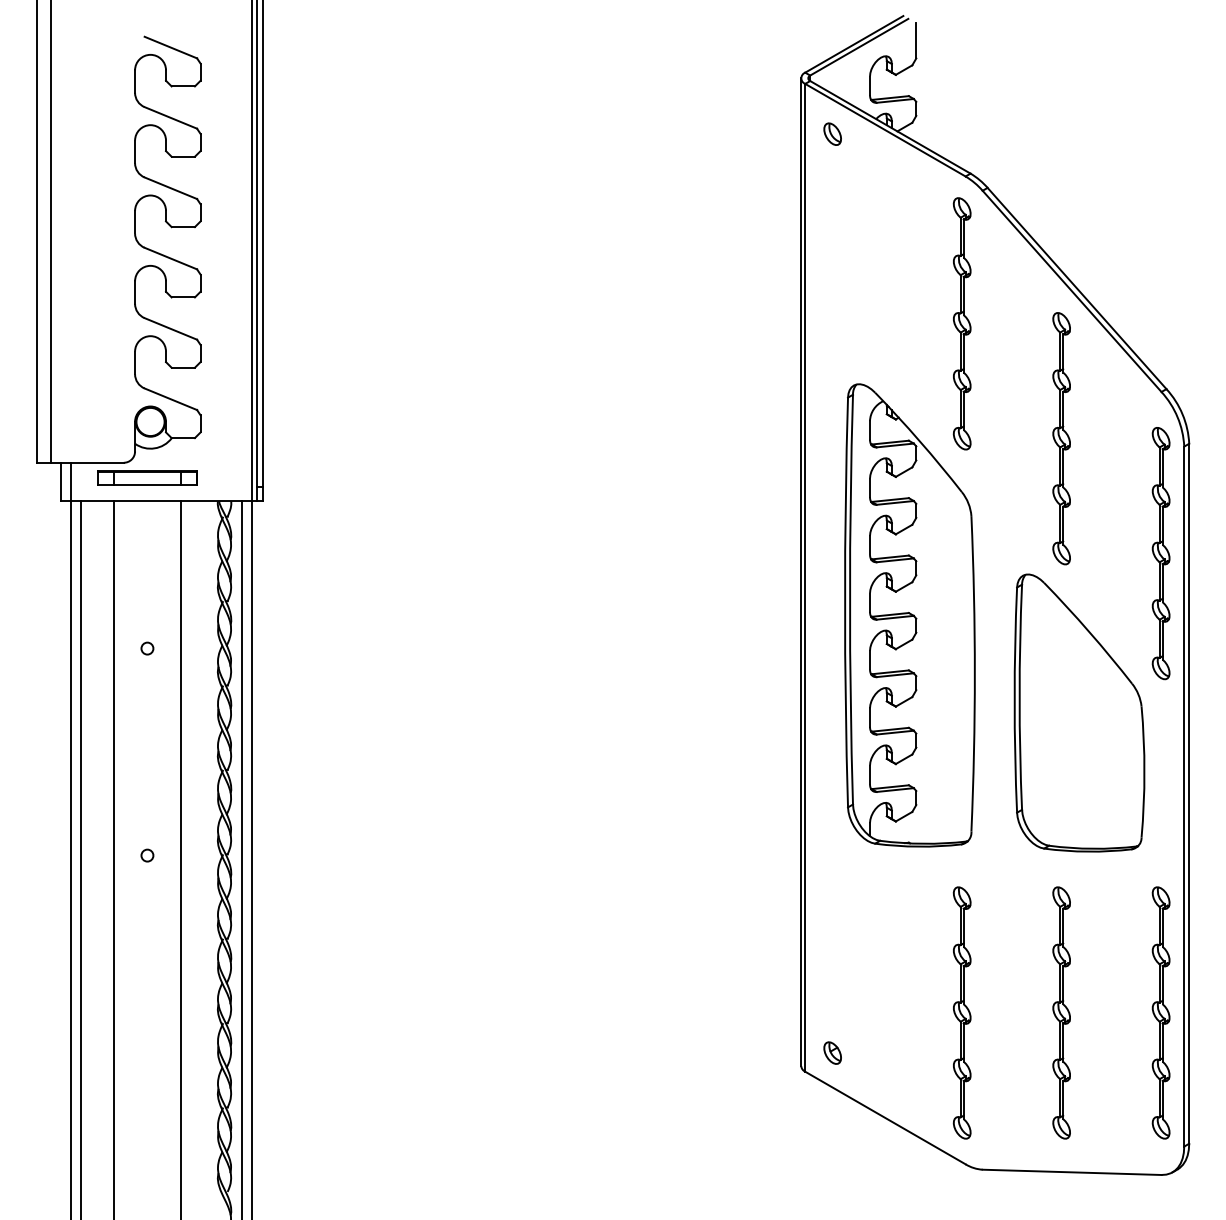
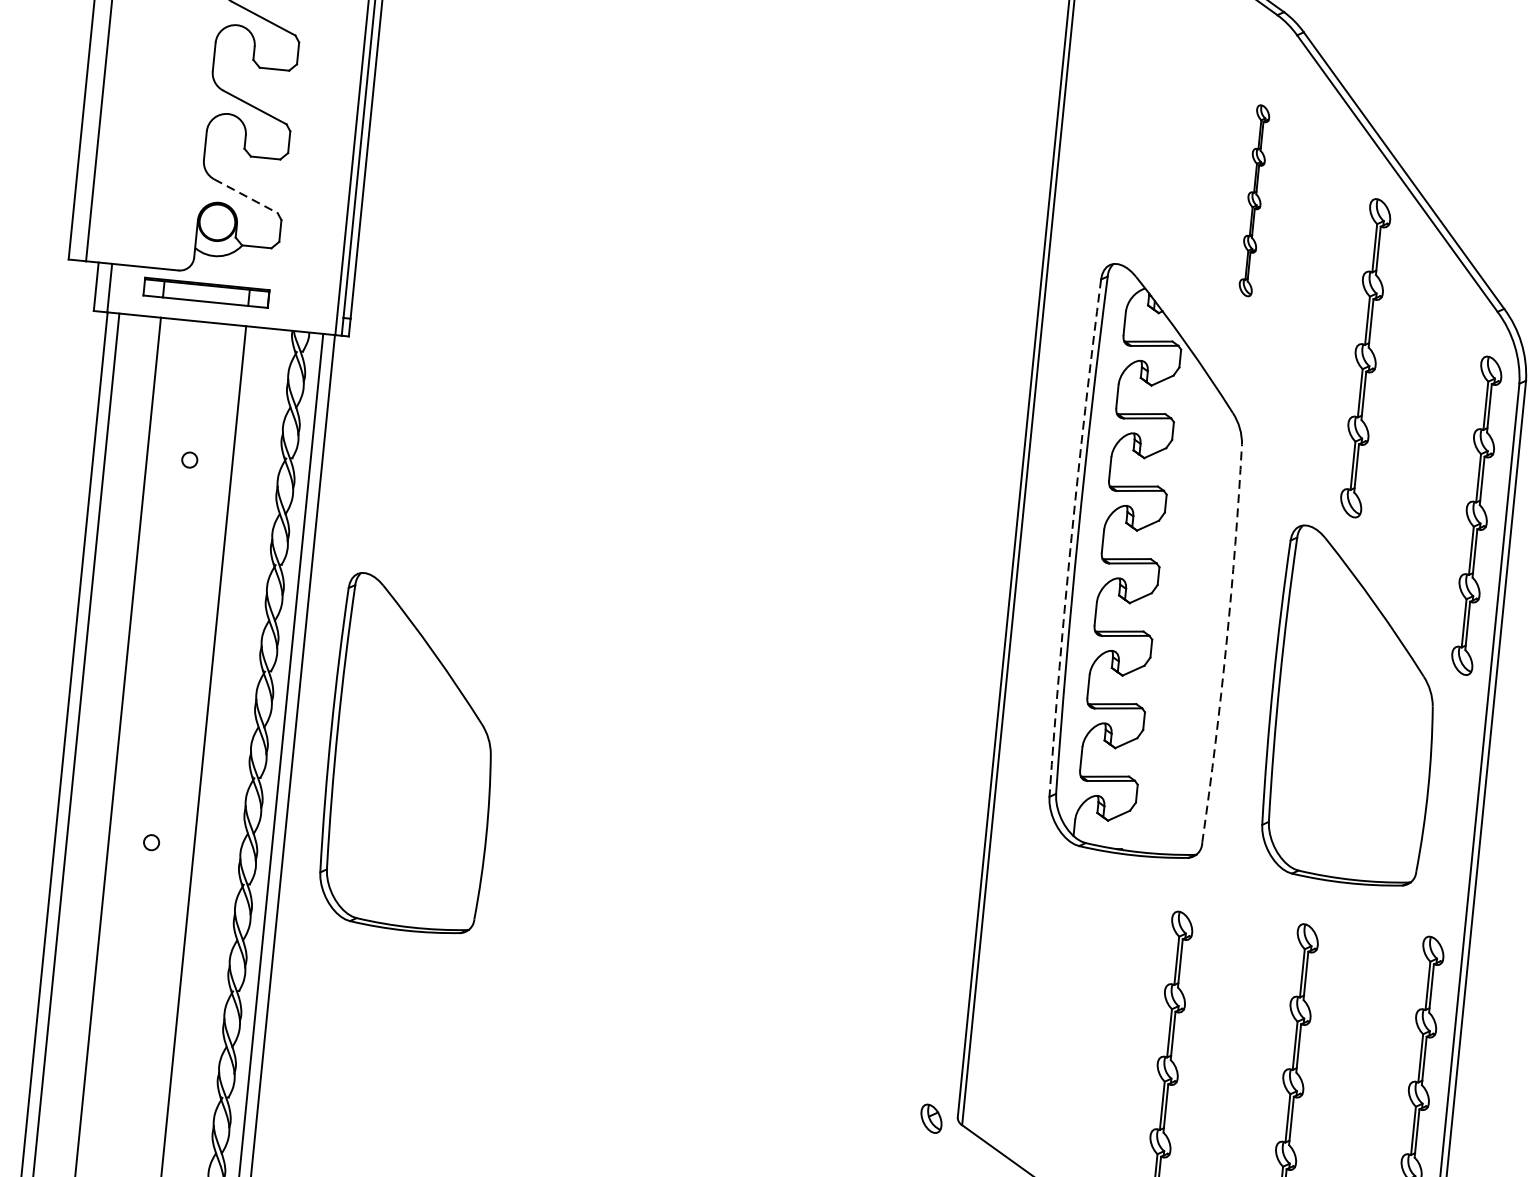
part: (961, 323) -> (1253, 200), size x0.6
line: (171, 399) -> (246, 196), solid -> dashed
arc: (845, 602) -> (1072, 537), solid -> dashed
circle: (147, 648) -> (189, 459), moved
arc: (974, 673) -> (1226, 643), solid -> dashed
part: (344, 823) -> (411, 753), added
circle: (147, 855) -> (151, 842), moved
part: (832, 1052) -> (931, 1117), moved

